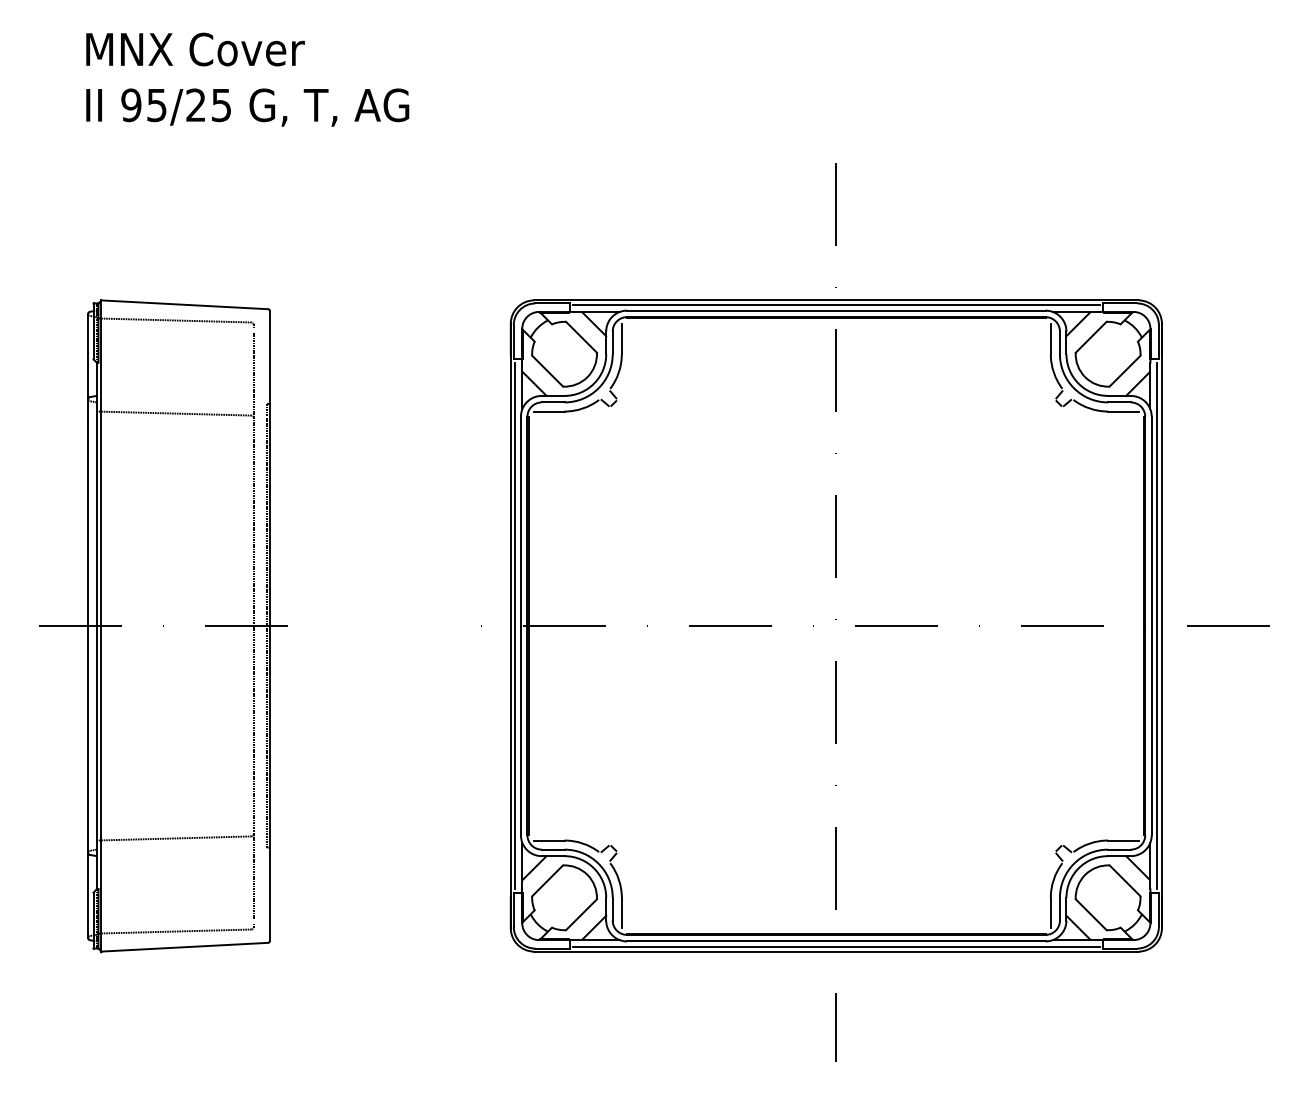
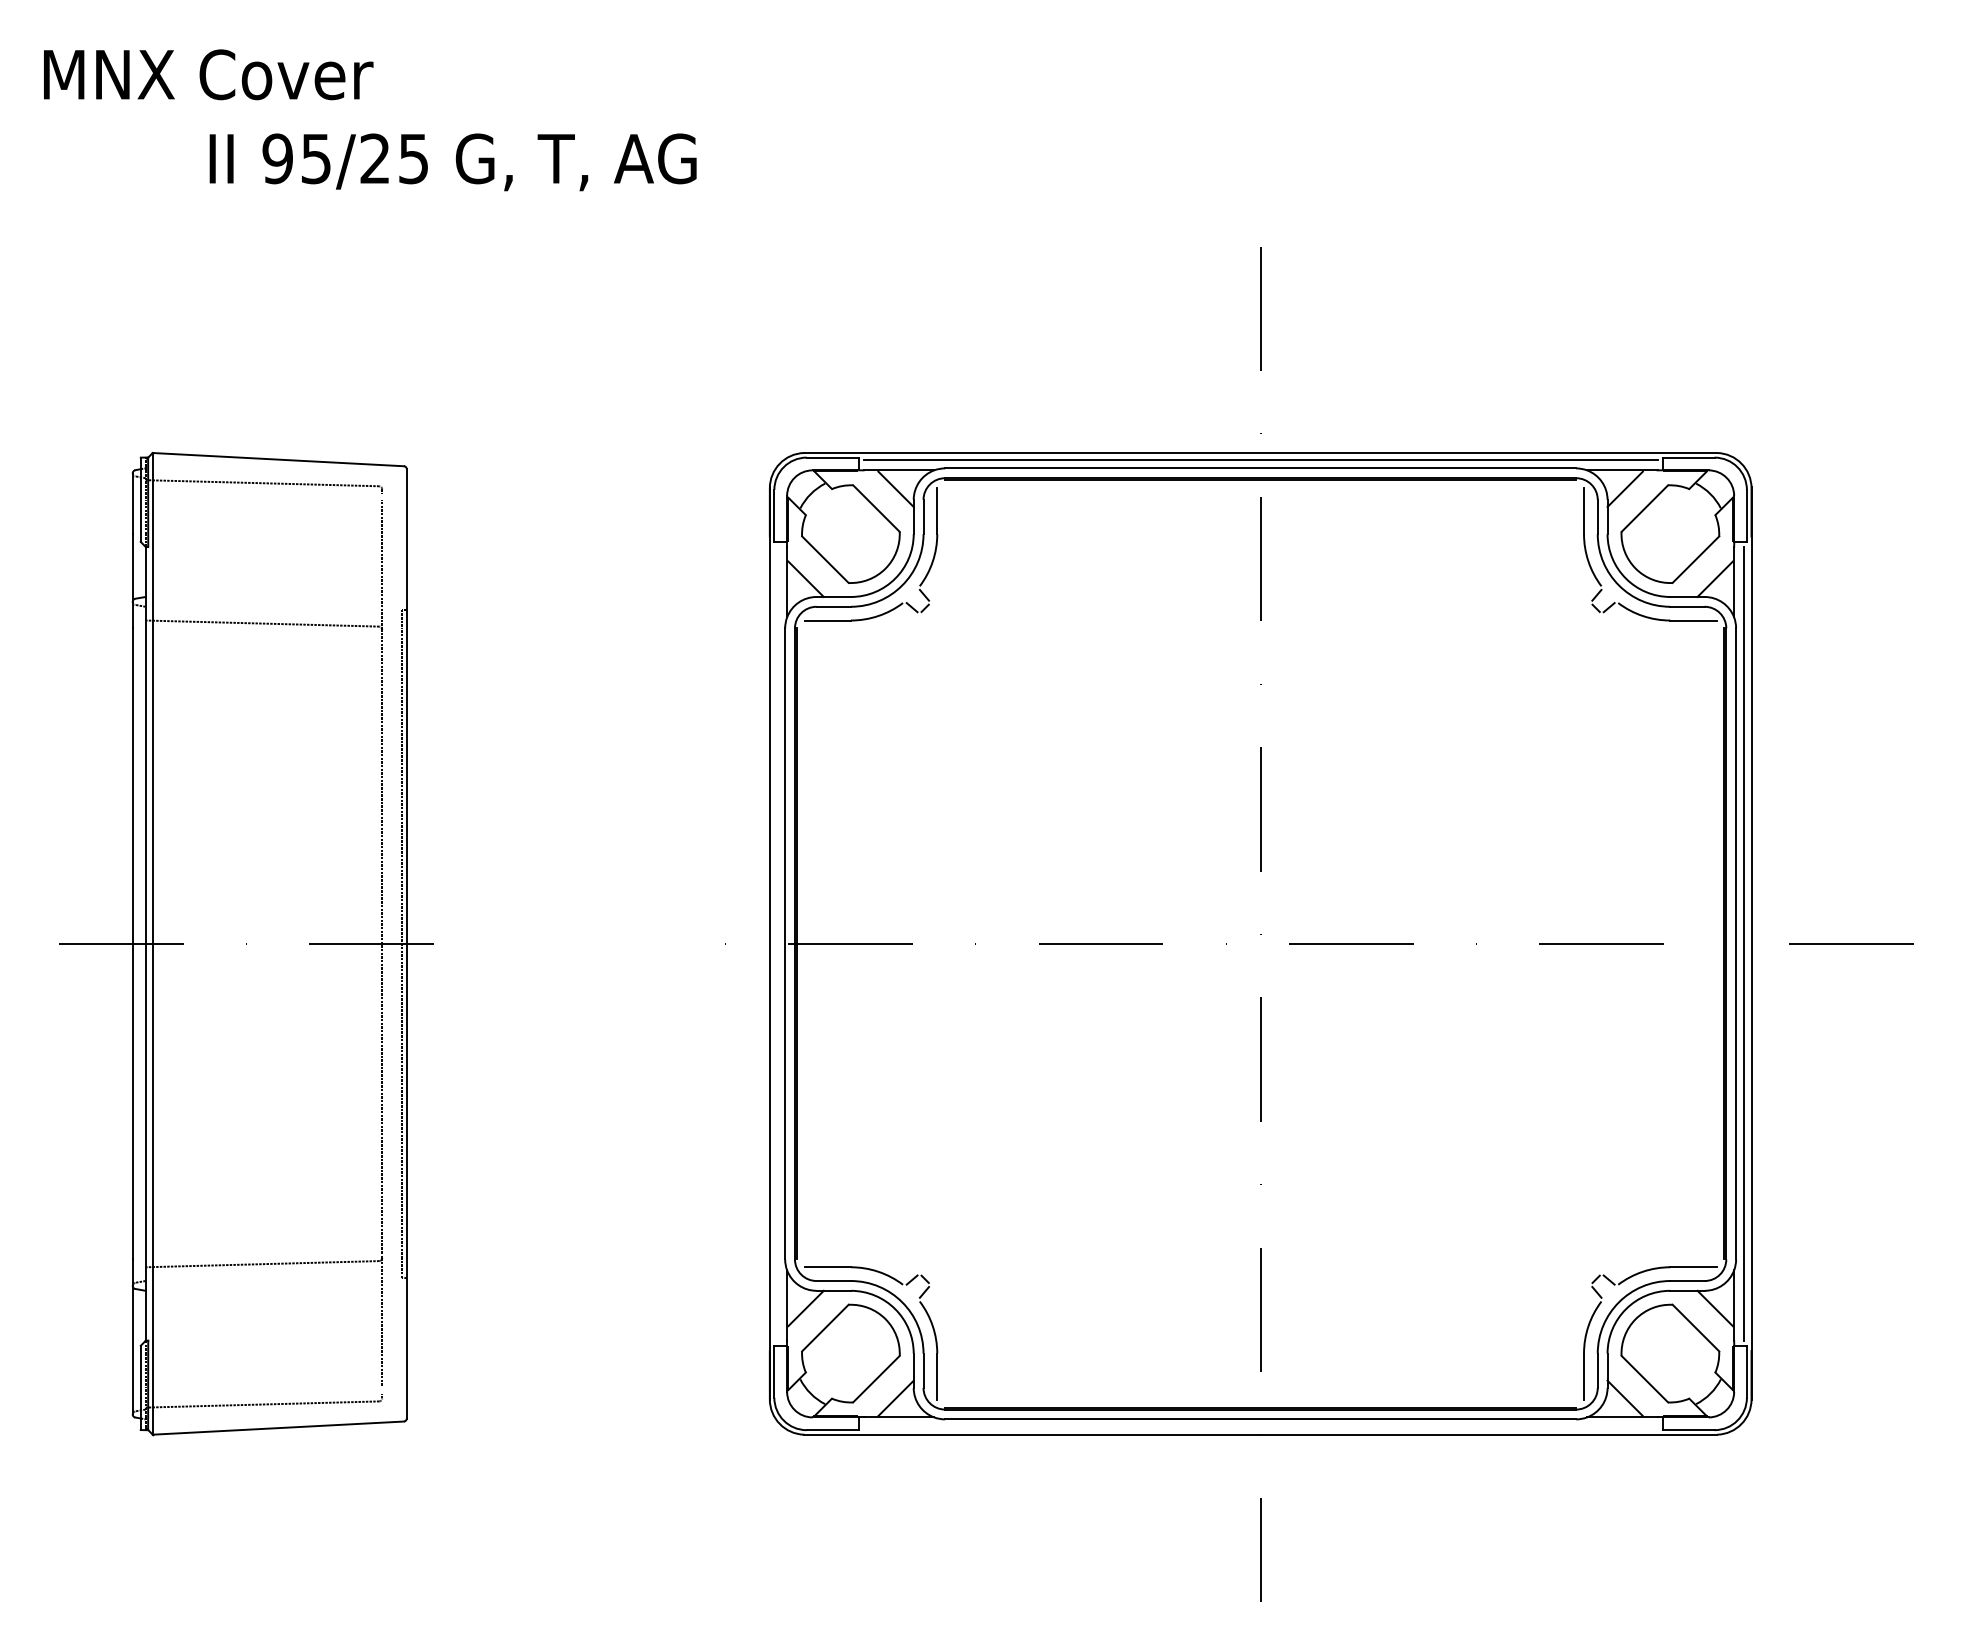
text: (195, 49) -> (208, 74), moved
text: (247, 107) -> (452, 162), moved
line: (515, 625) -> (776, 943), removed
line: (836, 946) -> (1260, 1427), removed

